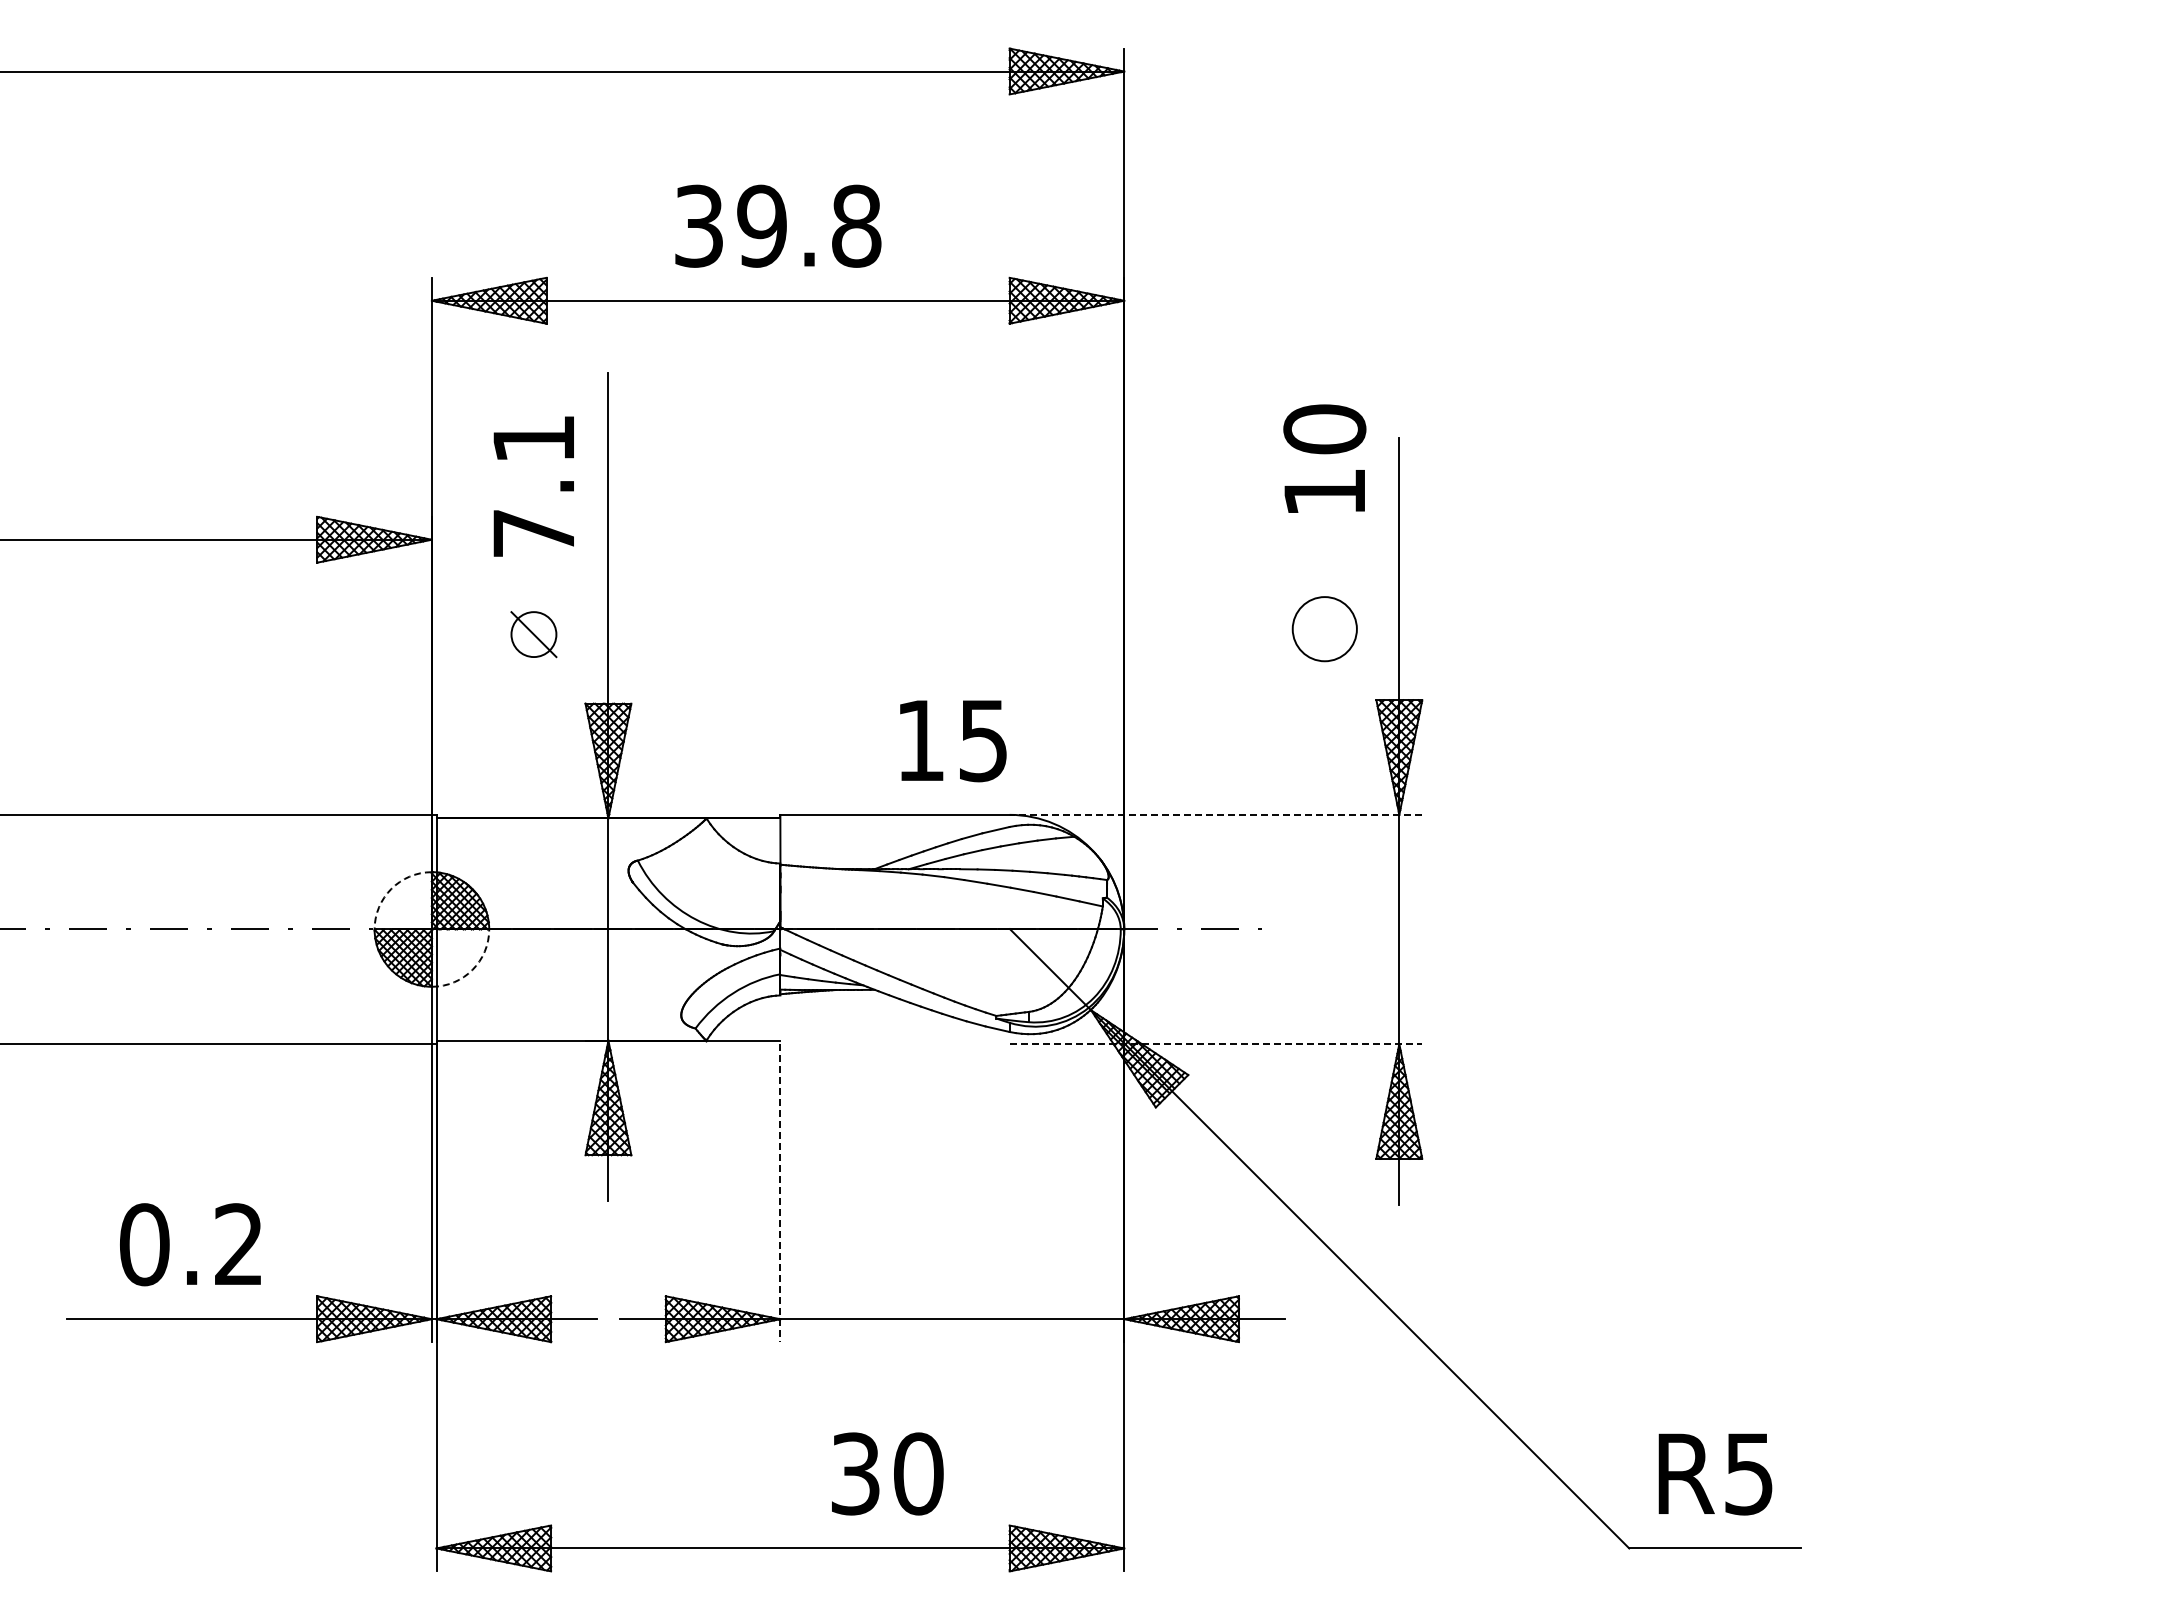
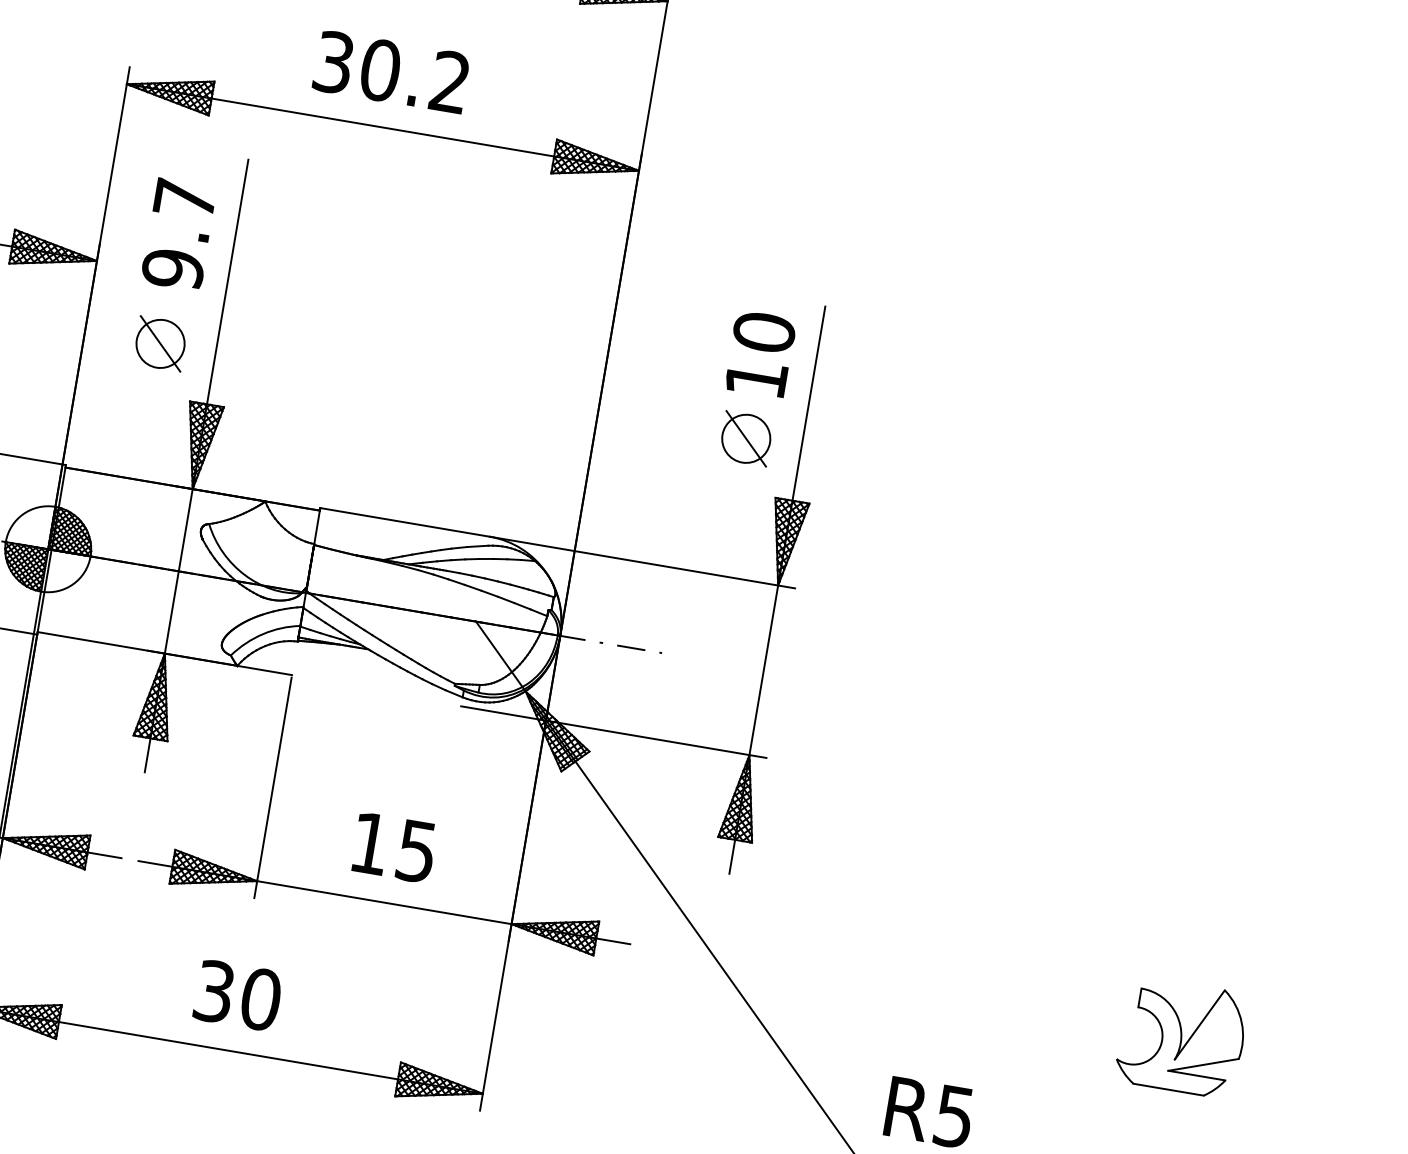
text: (809, 225) -> (415, 75), 39.8 -> 30.2
text: (1324, 458) -> (760, 353), moved
text: (533, 487) -> (178, 235), 7.1 -> 9.7
line: (1324, 629) -> (745, 439), added
part: (533, 634) -> (160, 343), size x1.43
text: (953, 741) -> (394, 848), moved
line: (1215, 814) -> (642, 562), dashed -> solid
arc: (391, 888) -> (23, 513), dashed -> solid
arc: (472, 970) -> (73, 584), dashed -> solid
line: (1216, 1044) -> (614, 732), dashed -> solid
line: (780, 1193) -> (273, 788), dashed -> solid
part: (2030, 1318) -> (1182, 1037), added
text: (887, 1473) -> (237, 995), moved

